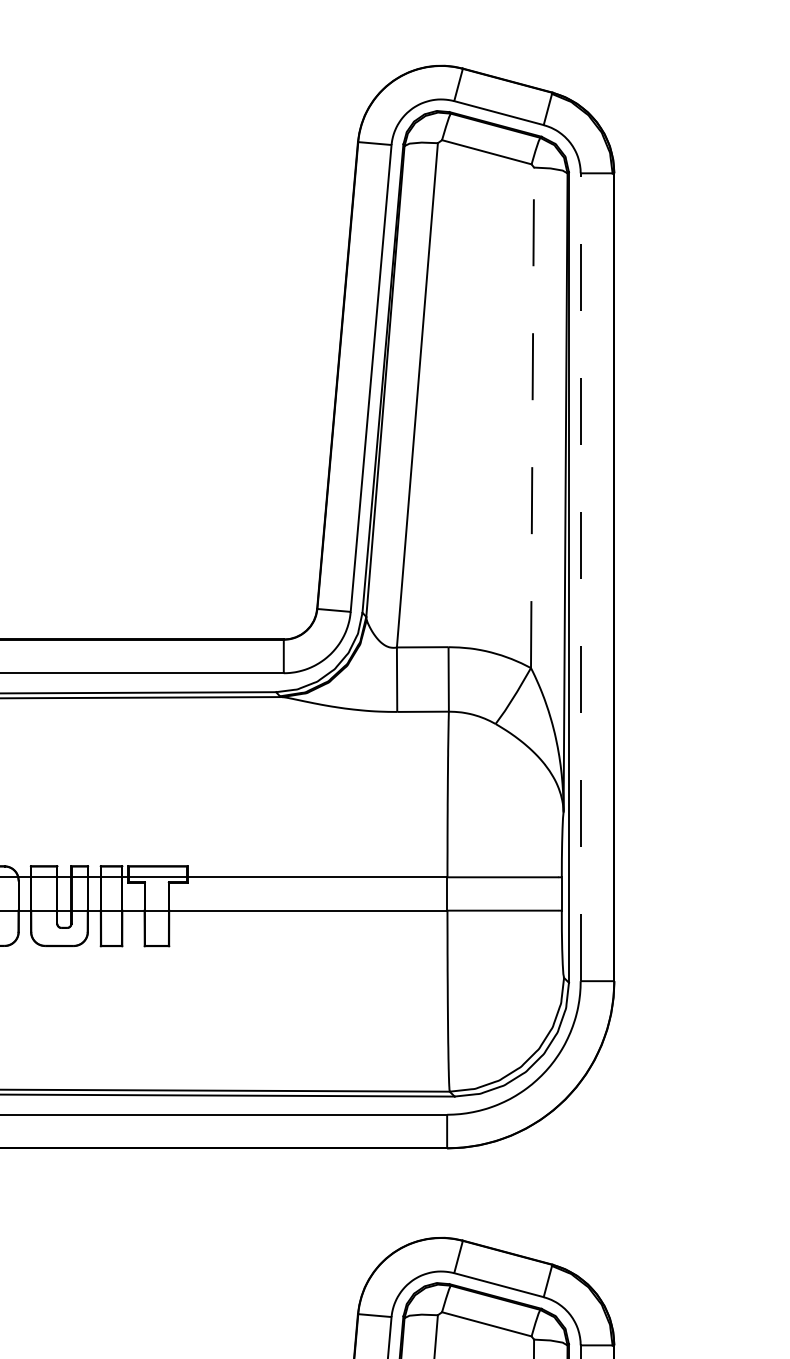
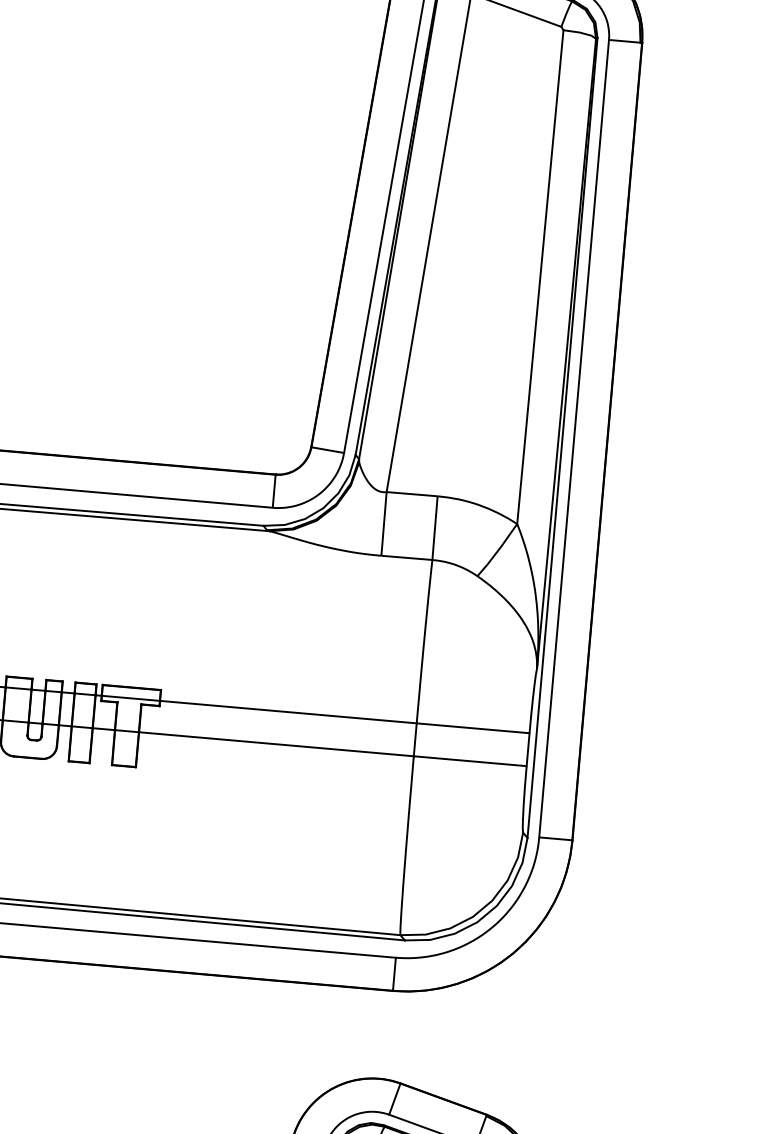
line: (532, 417) -> (540, 276), dashed -> solid
line: (580, 577) -> (573, 438), dashed -> solid

